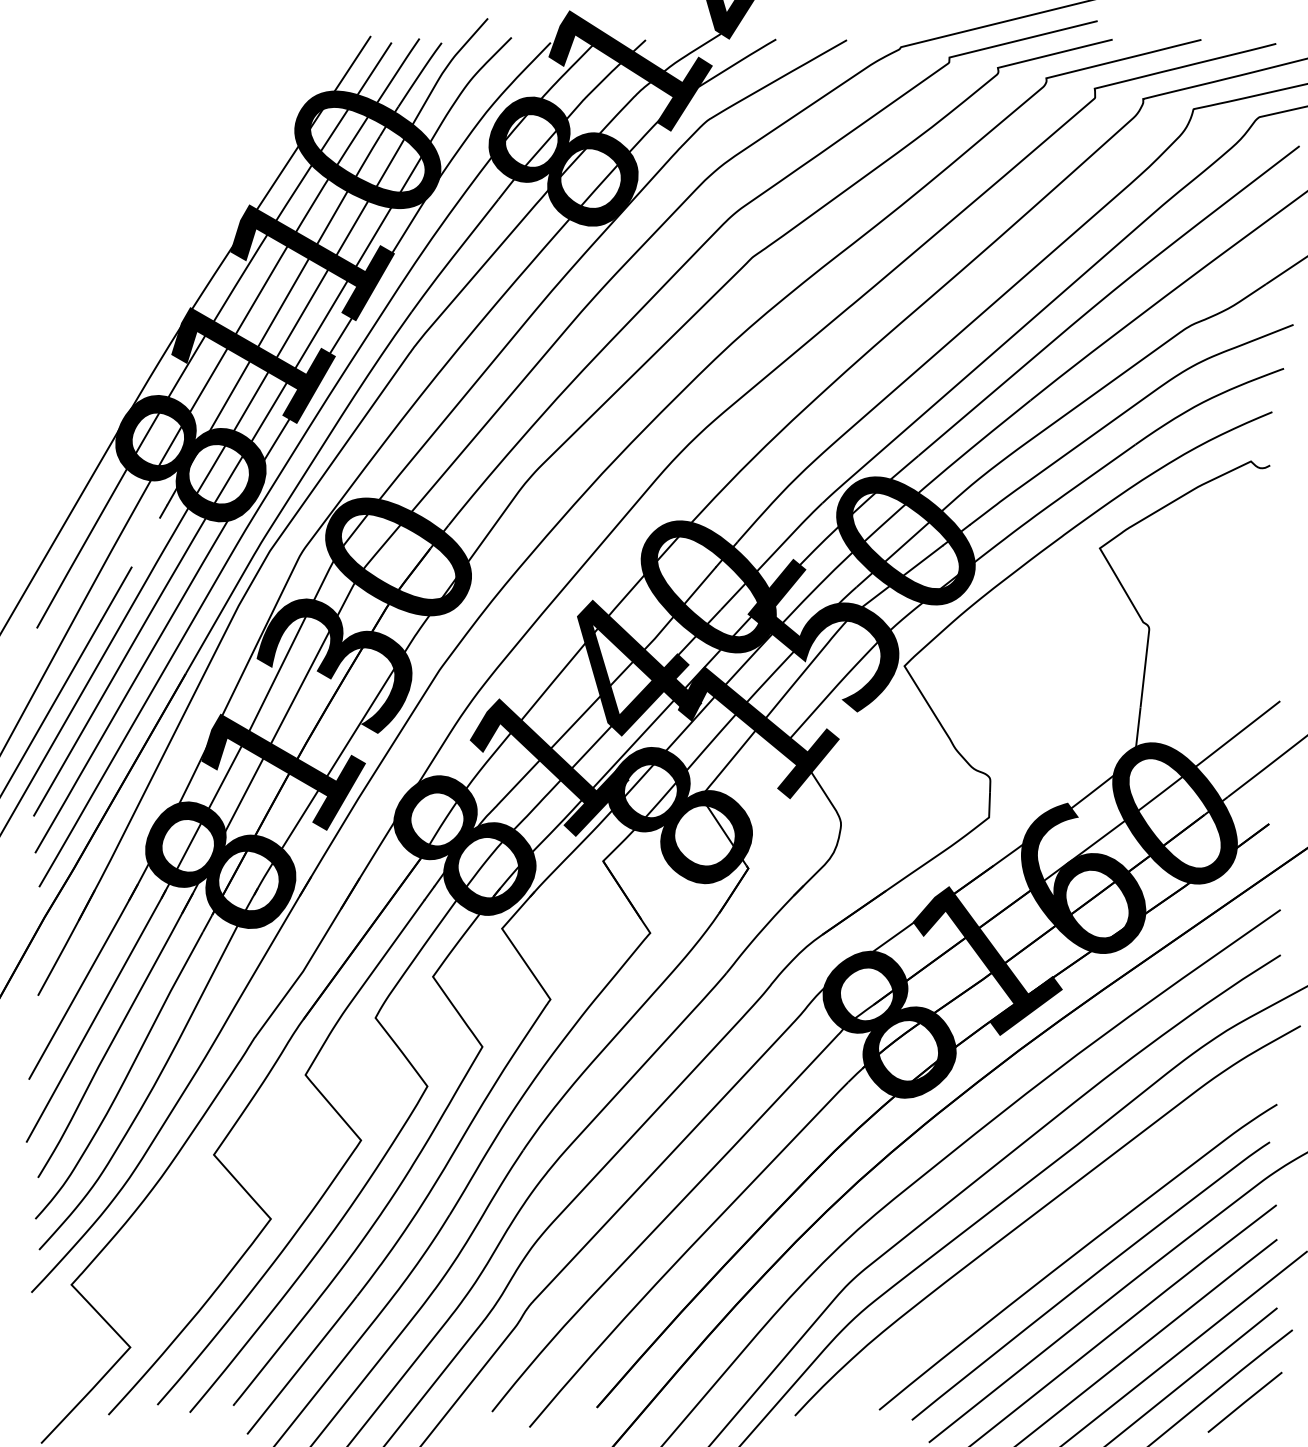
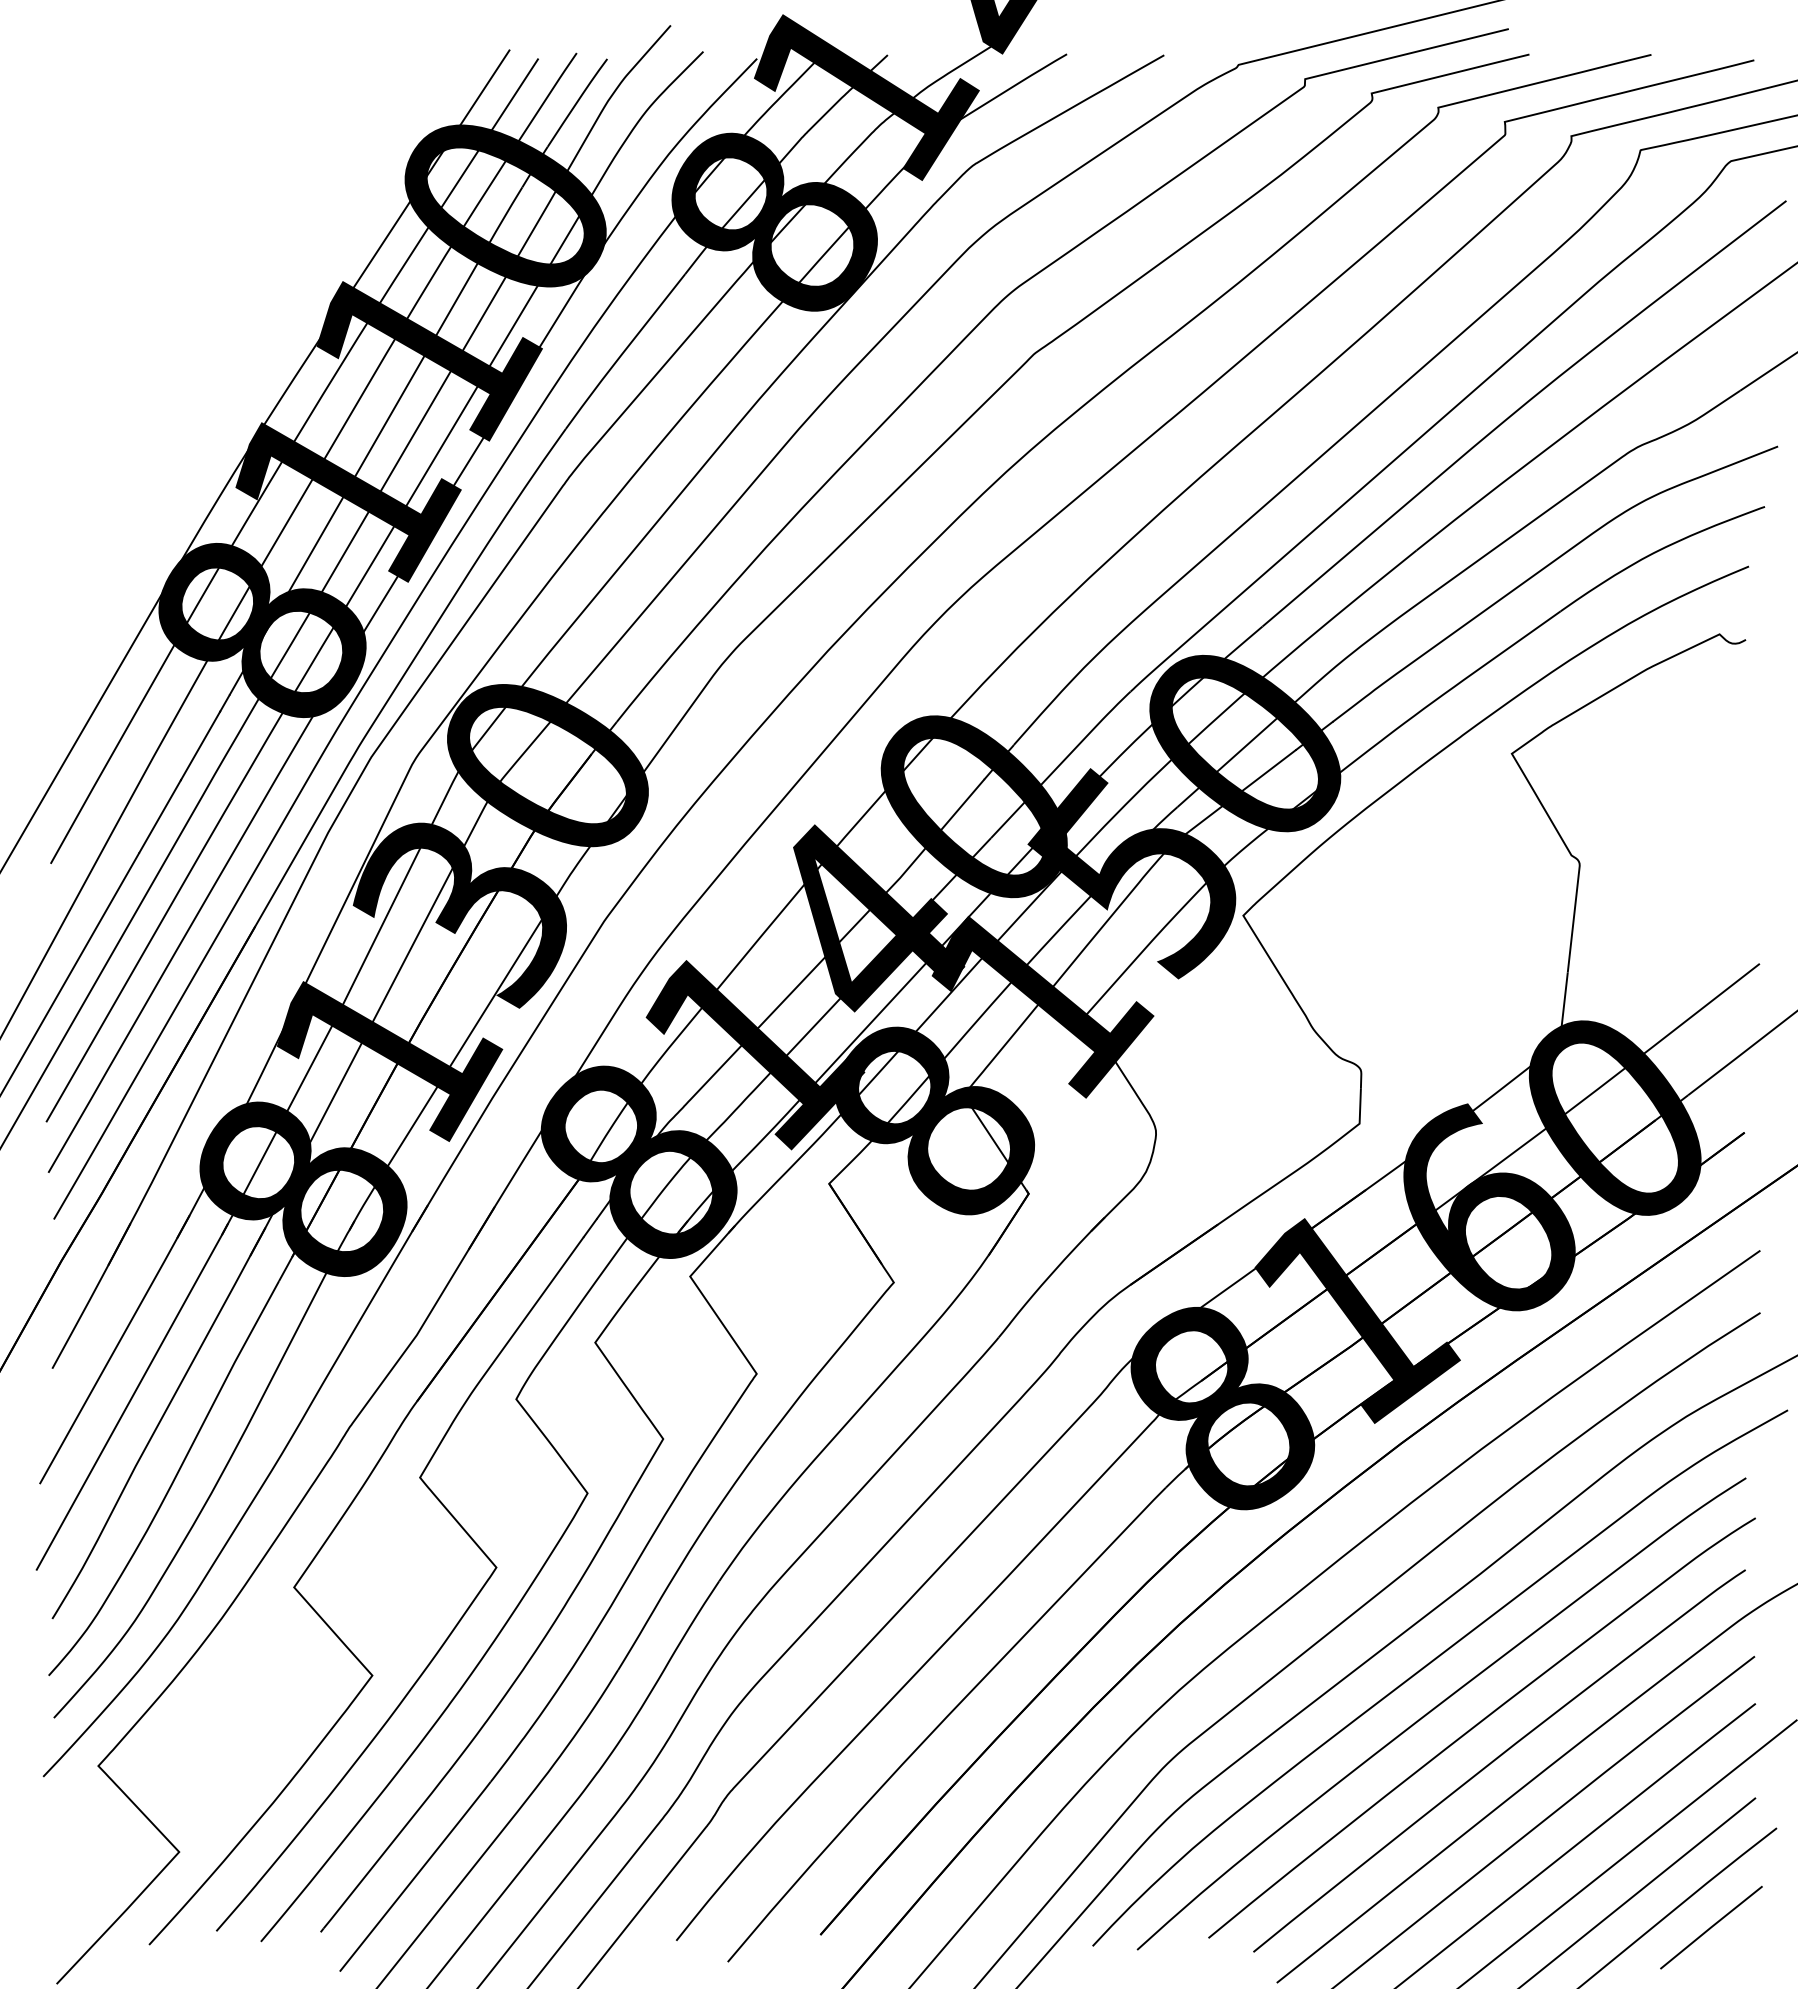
line: (145, 542) -> (200, 745), added
curve: (1045, 1242) -> (1437, 1707), added

